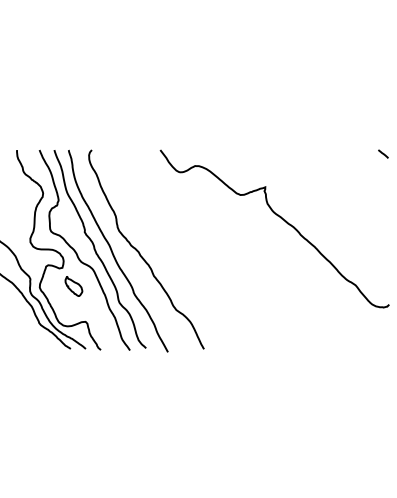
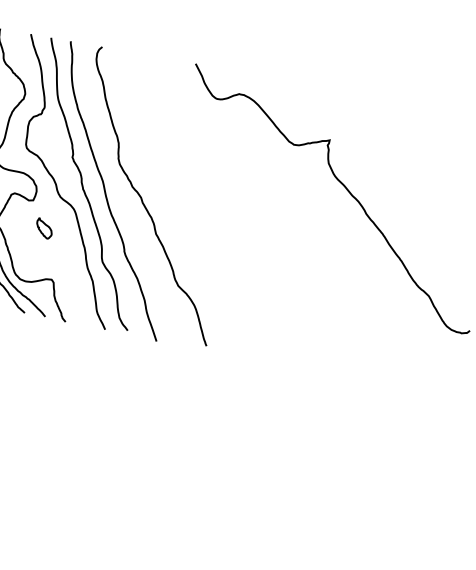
part: (73, 286) -> (43, 228), size x0.7

